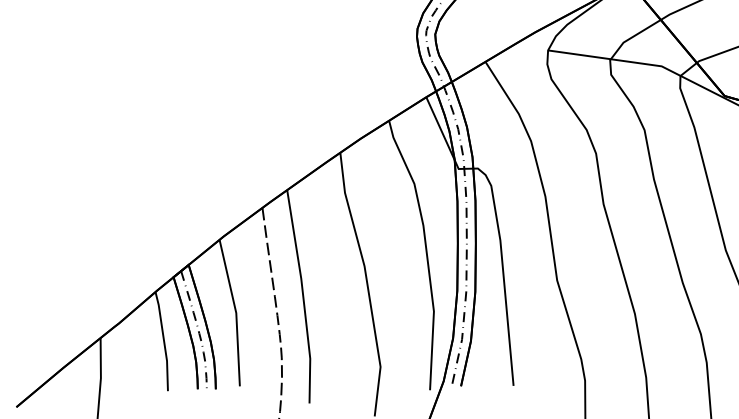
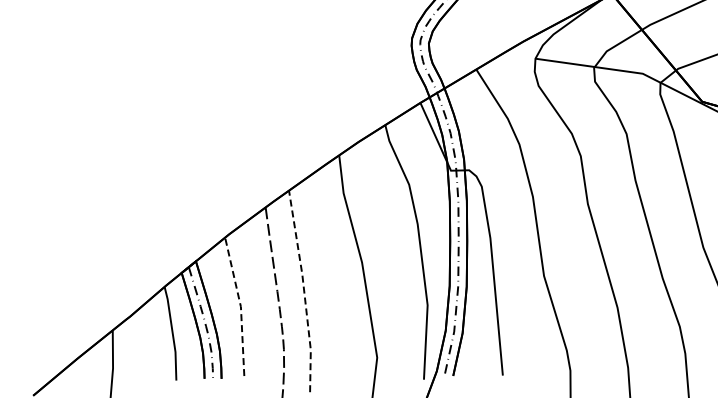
line: (303, 295) -> (304, 290), solid -> dashed
line: (235, 311) -> (240, 305), solid -> dashed

